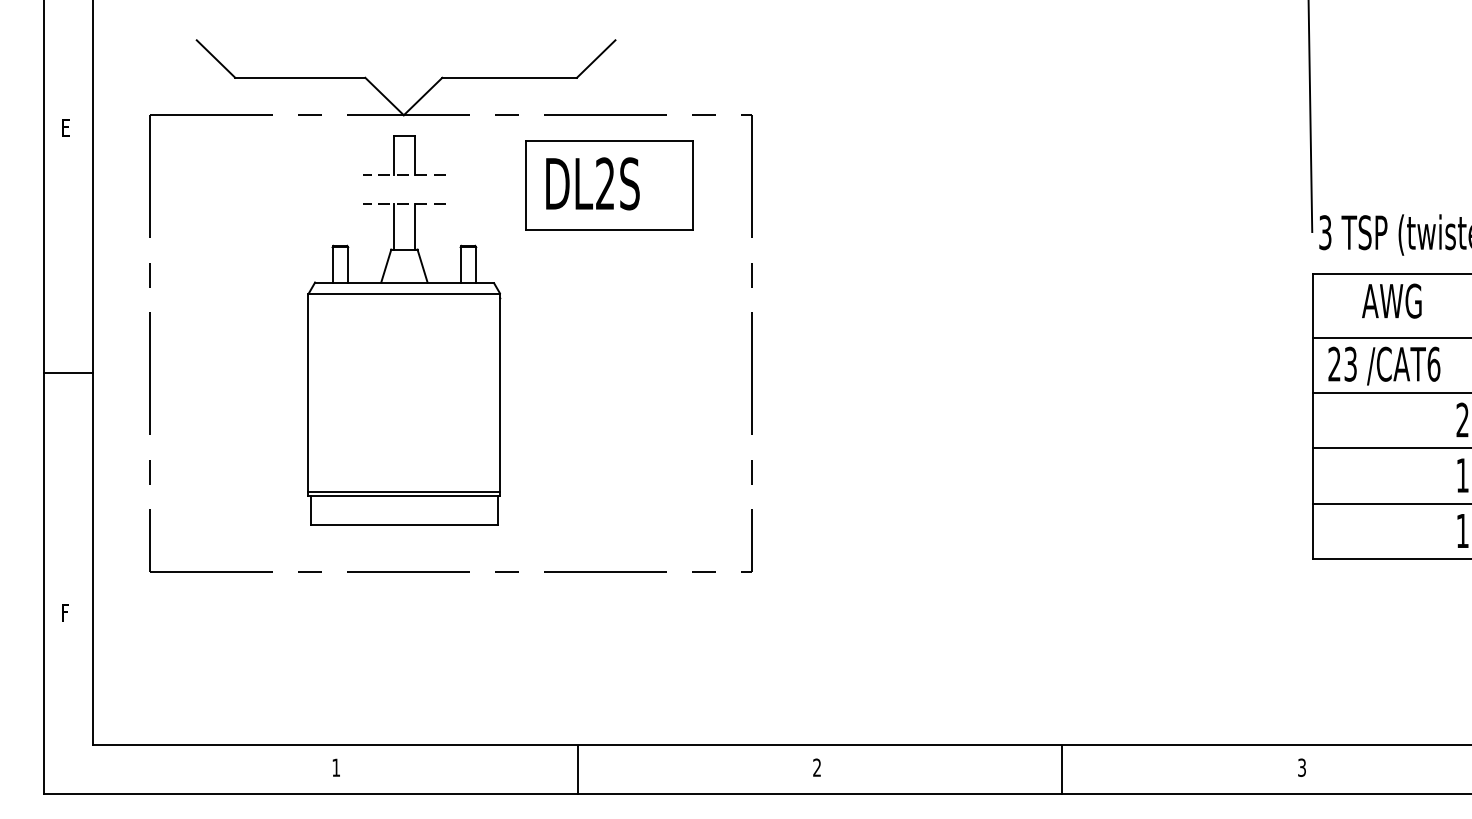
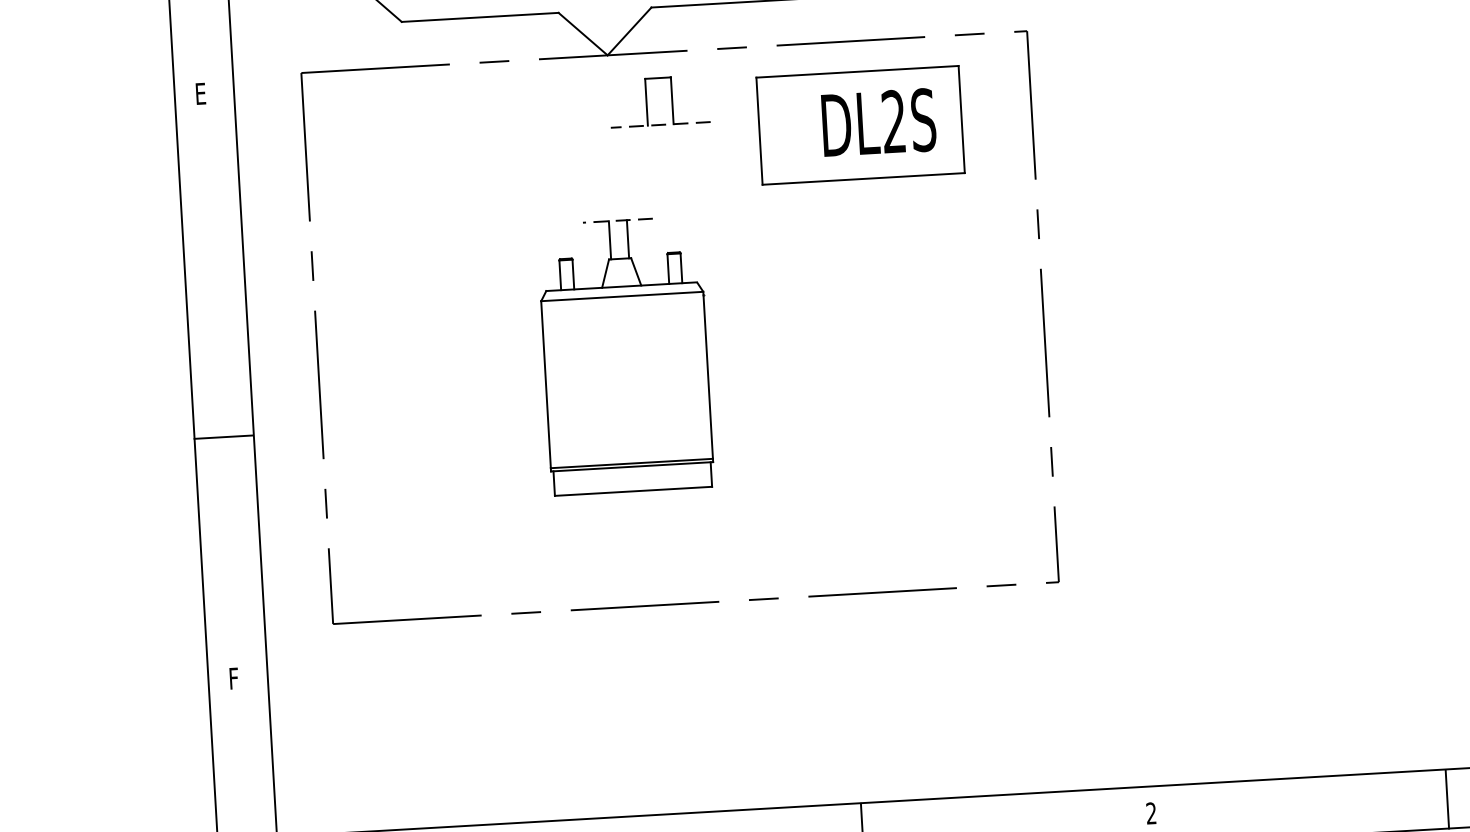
part: (394, 155) -> (647, 101), moved
text: (592, 183) -> (878, 122), moved
part: (404, 364) -> (625, 355), size x0.7
line: (68, 372) -> (223, 437), moved

